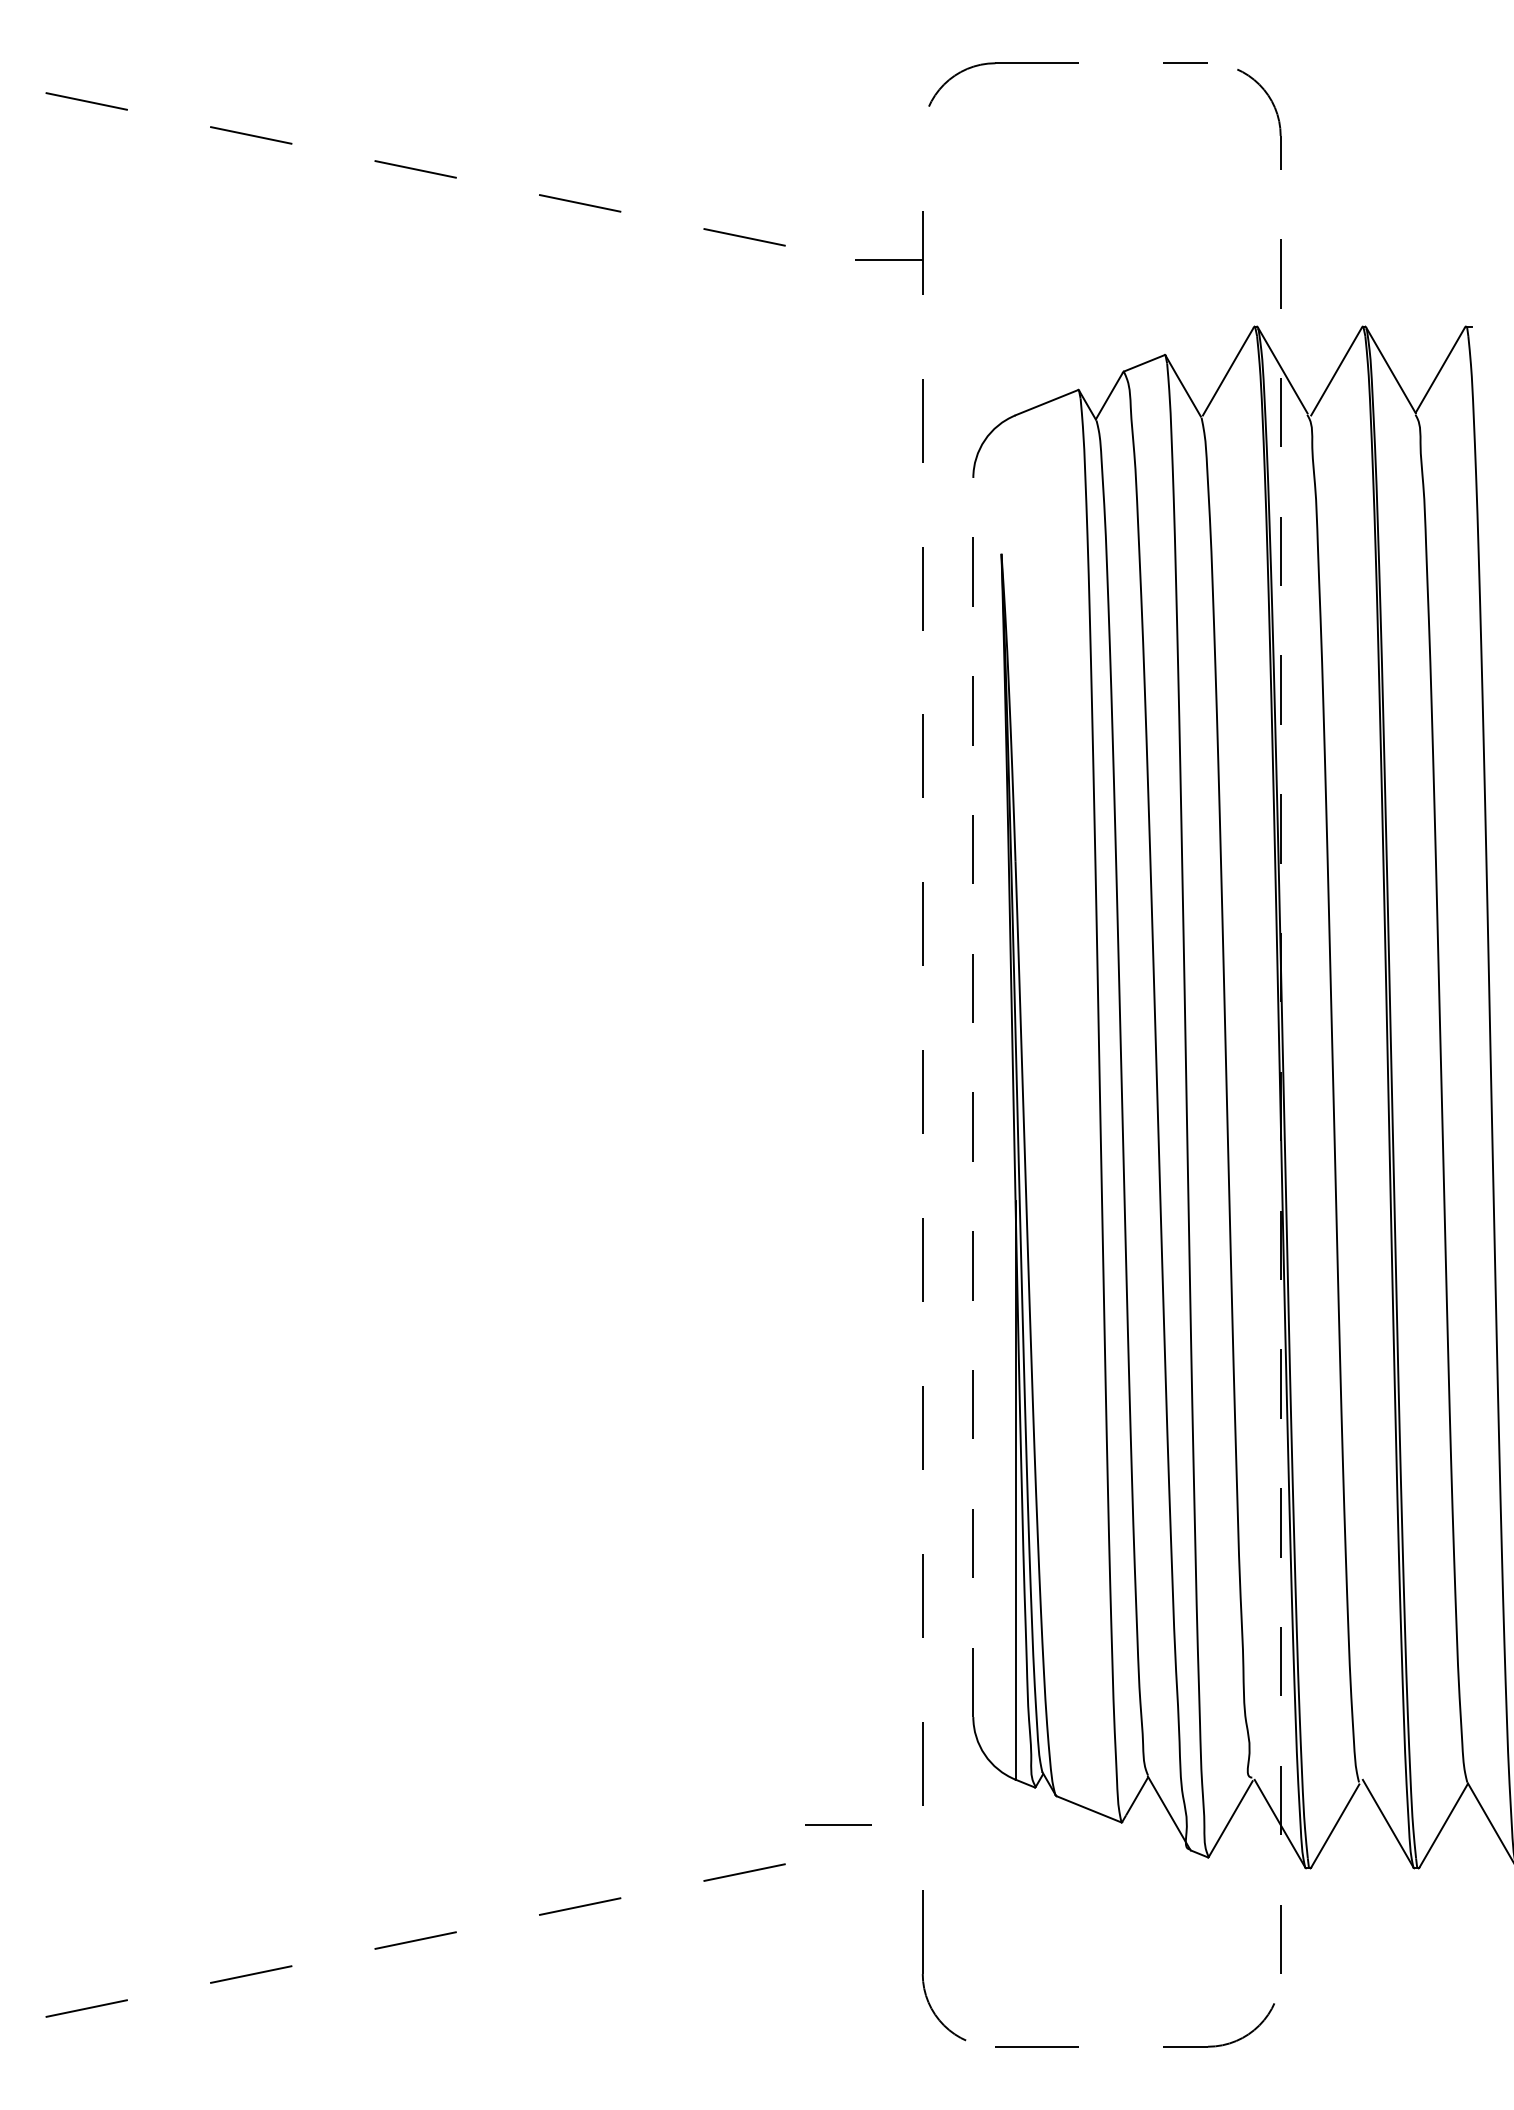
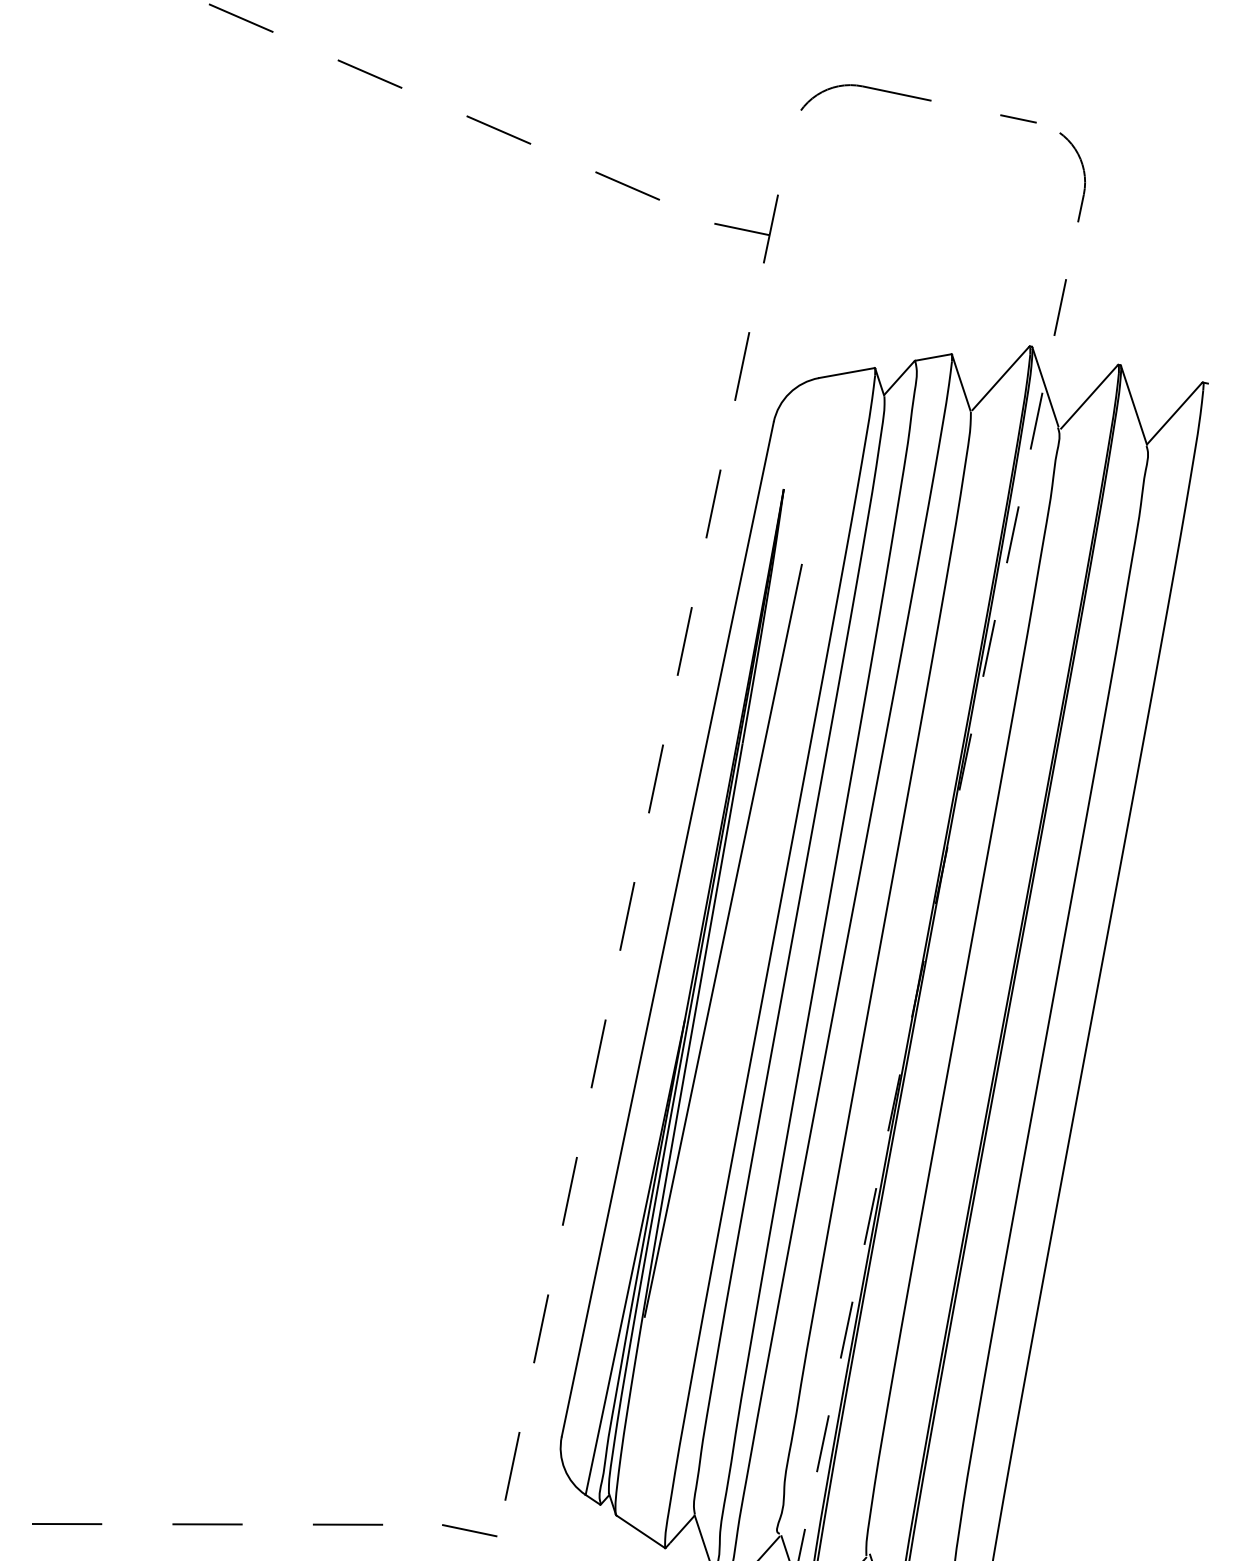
line: (973, 1097) -> (667, 929), dashed -> solid
line: (1041, 1097) -> (723, 940), added
line: (838, 1824) -> (469, 1530), moved

